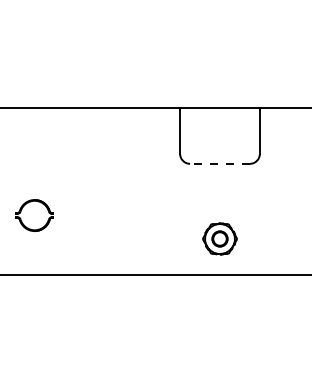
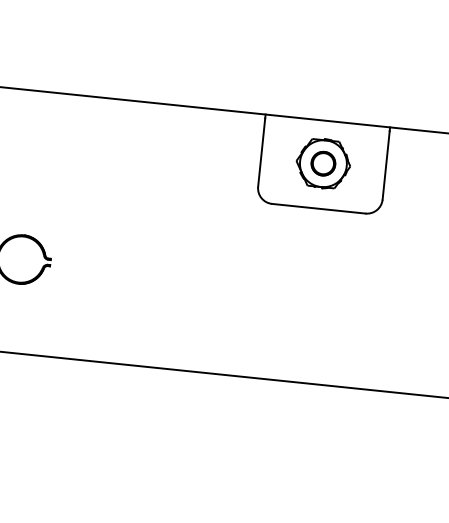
line: (220, 163) -> (319, 208), dashed -> solid
part: (219, 238) -> (322, 162), moved

